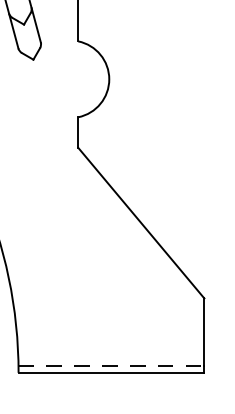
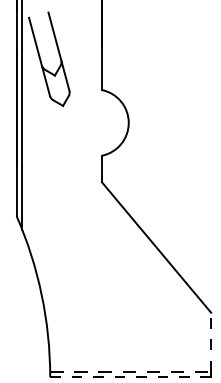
line: (204, 331) -> (211, 341), solid -> dashed
line: (111, 373) -> (130, 377), solid -> dashed

